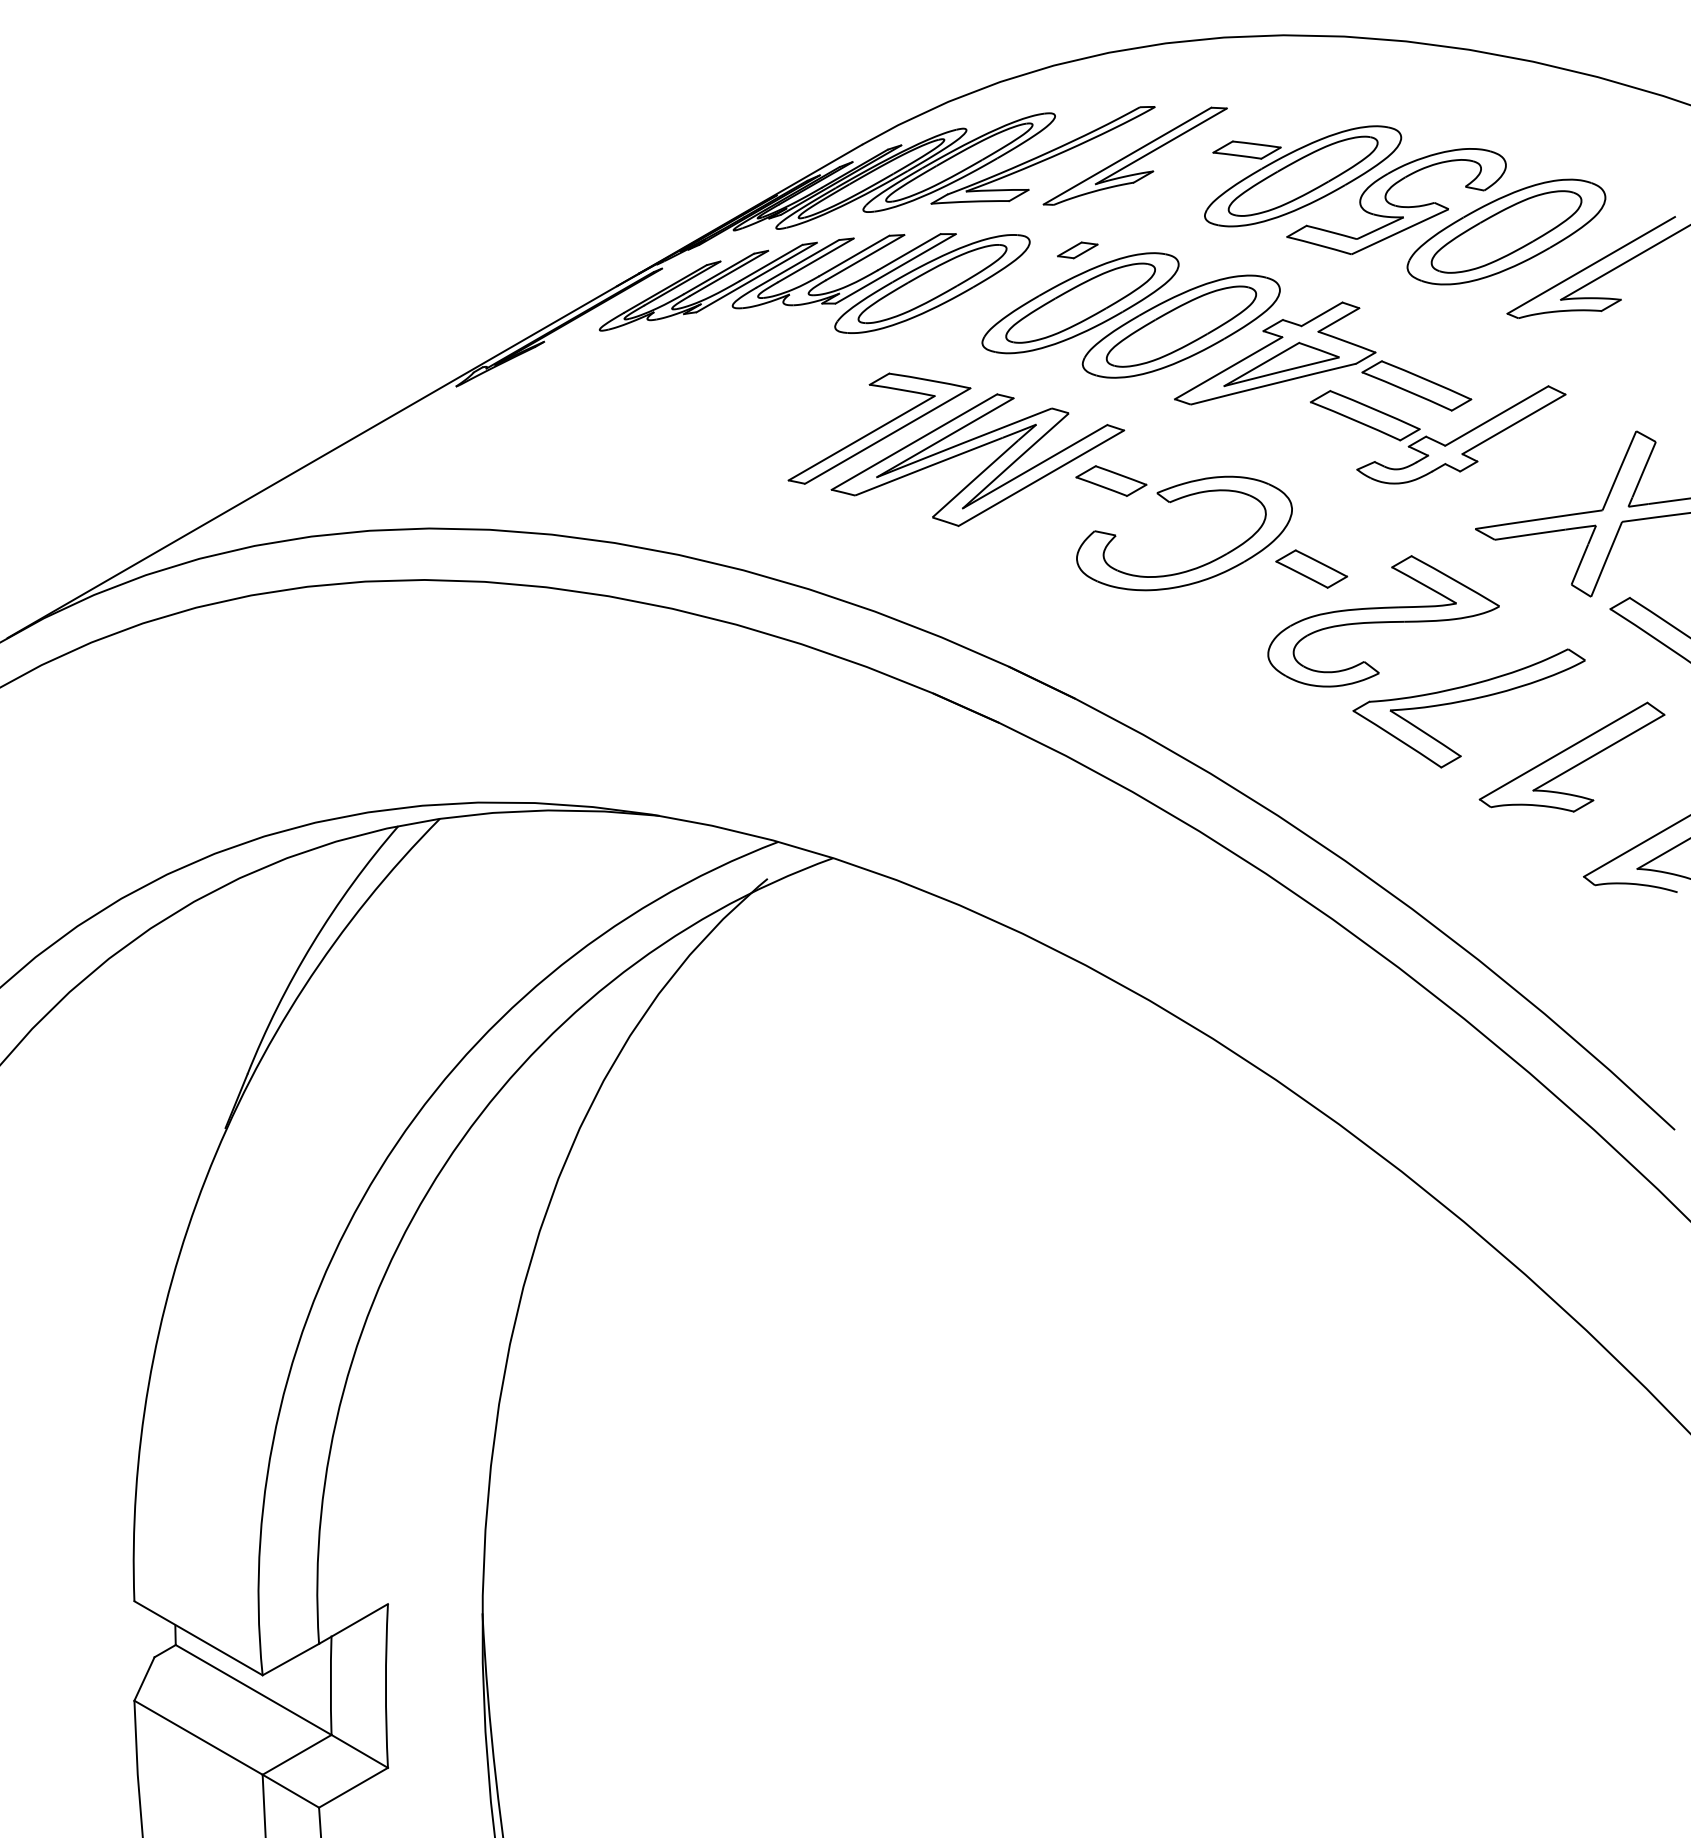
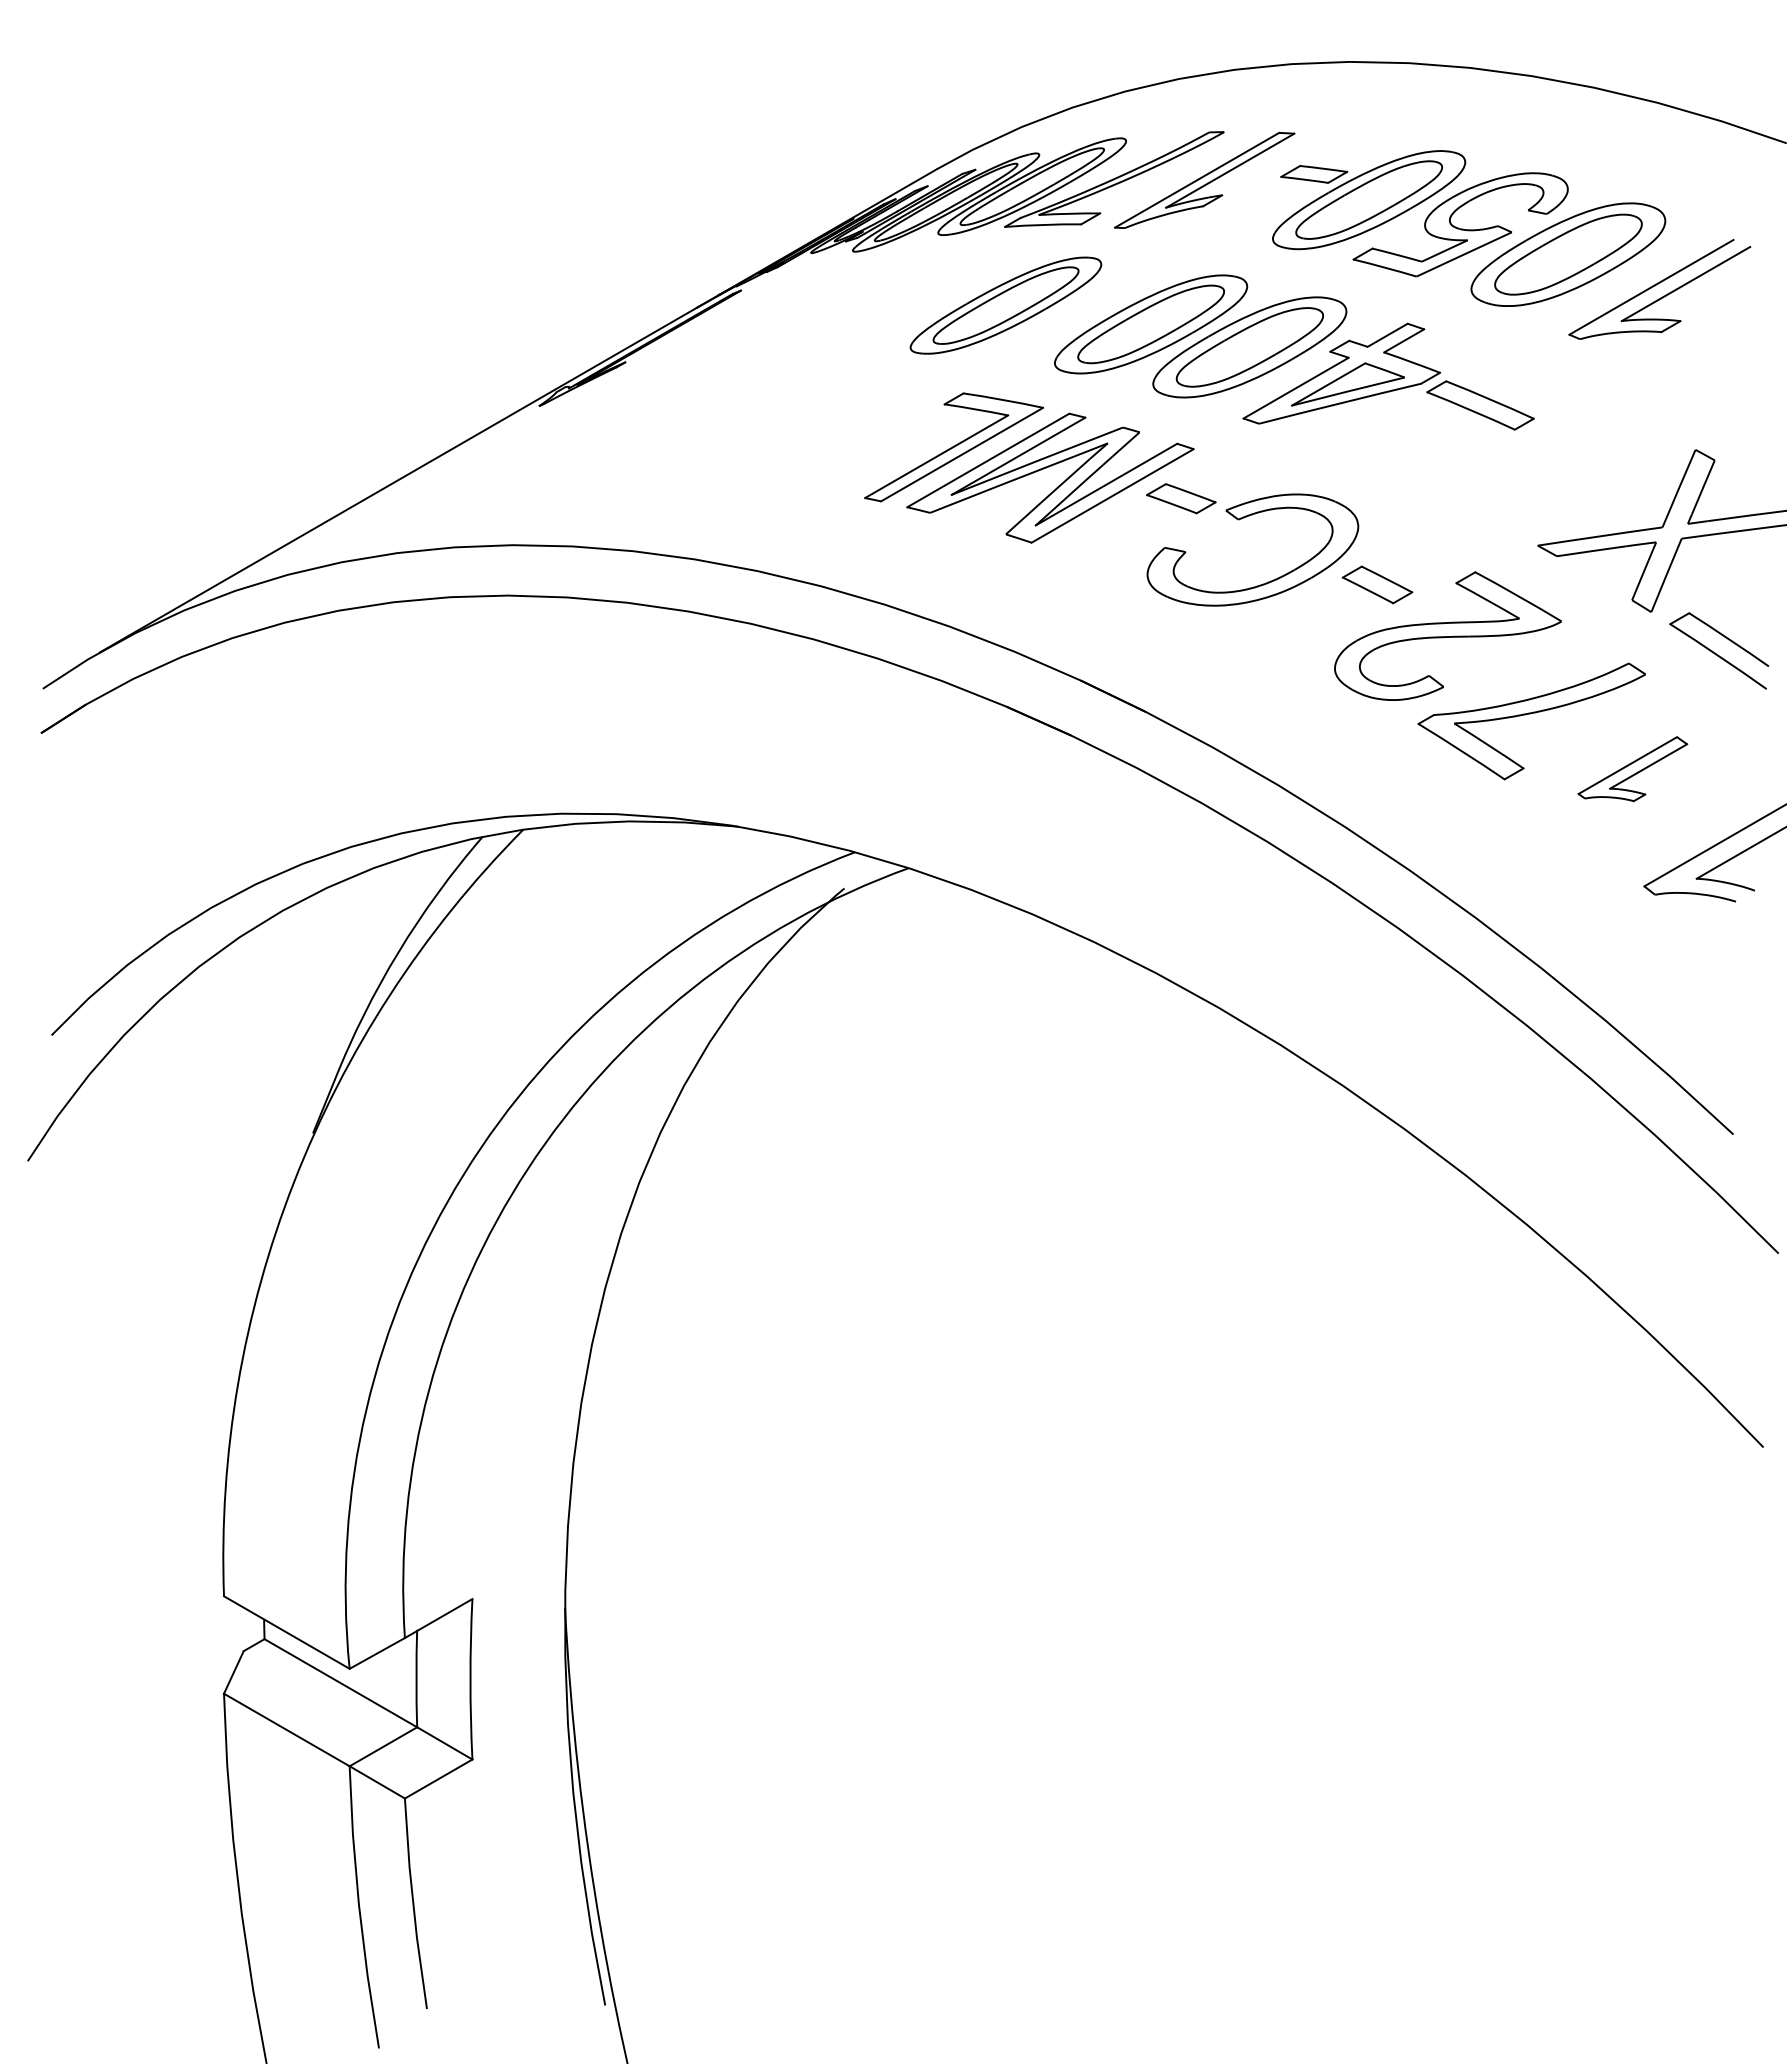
part: (1076, 250) -> (1147, 272), removed
part: (777, 281) -> (854, 303), removed
part: (1436, 440) -> (1499, 458), removed
part: (1571, 756) -> (1632, 768), size x0.6

